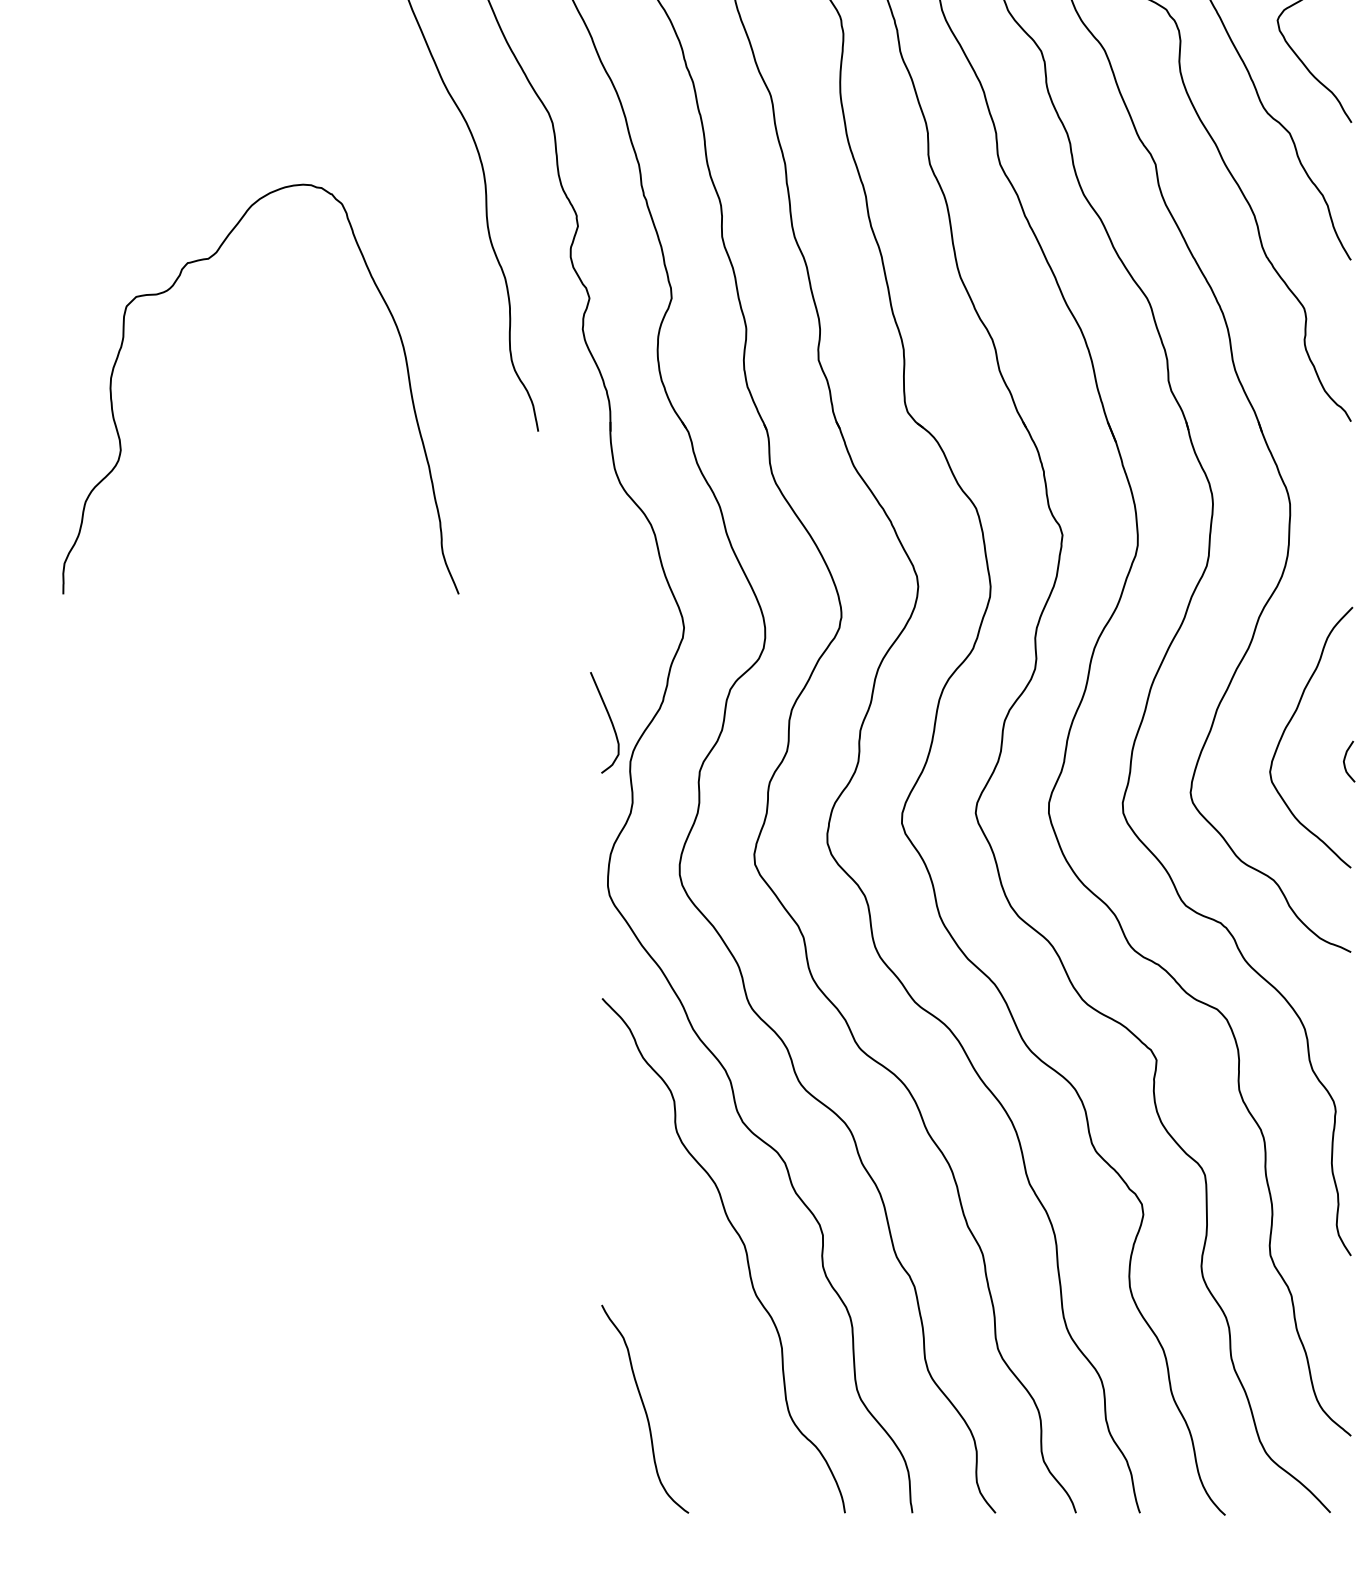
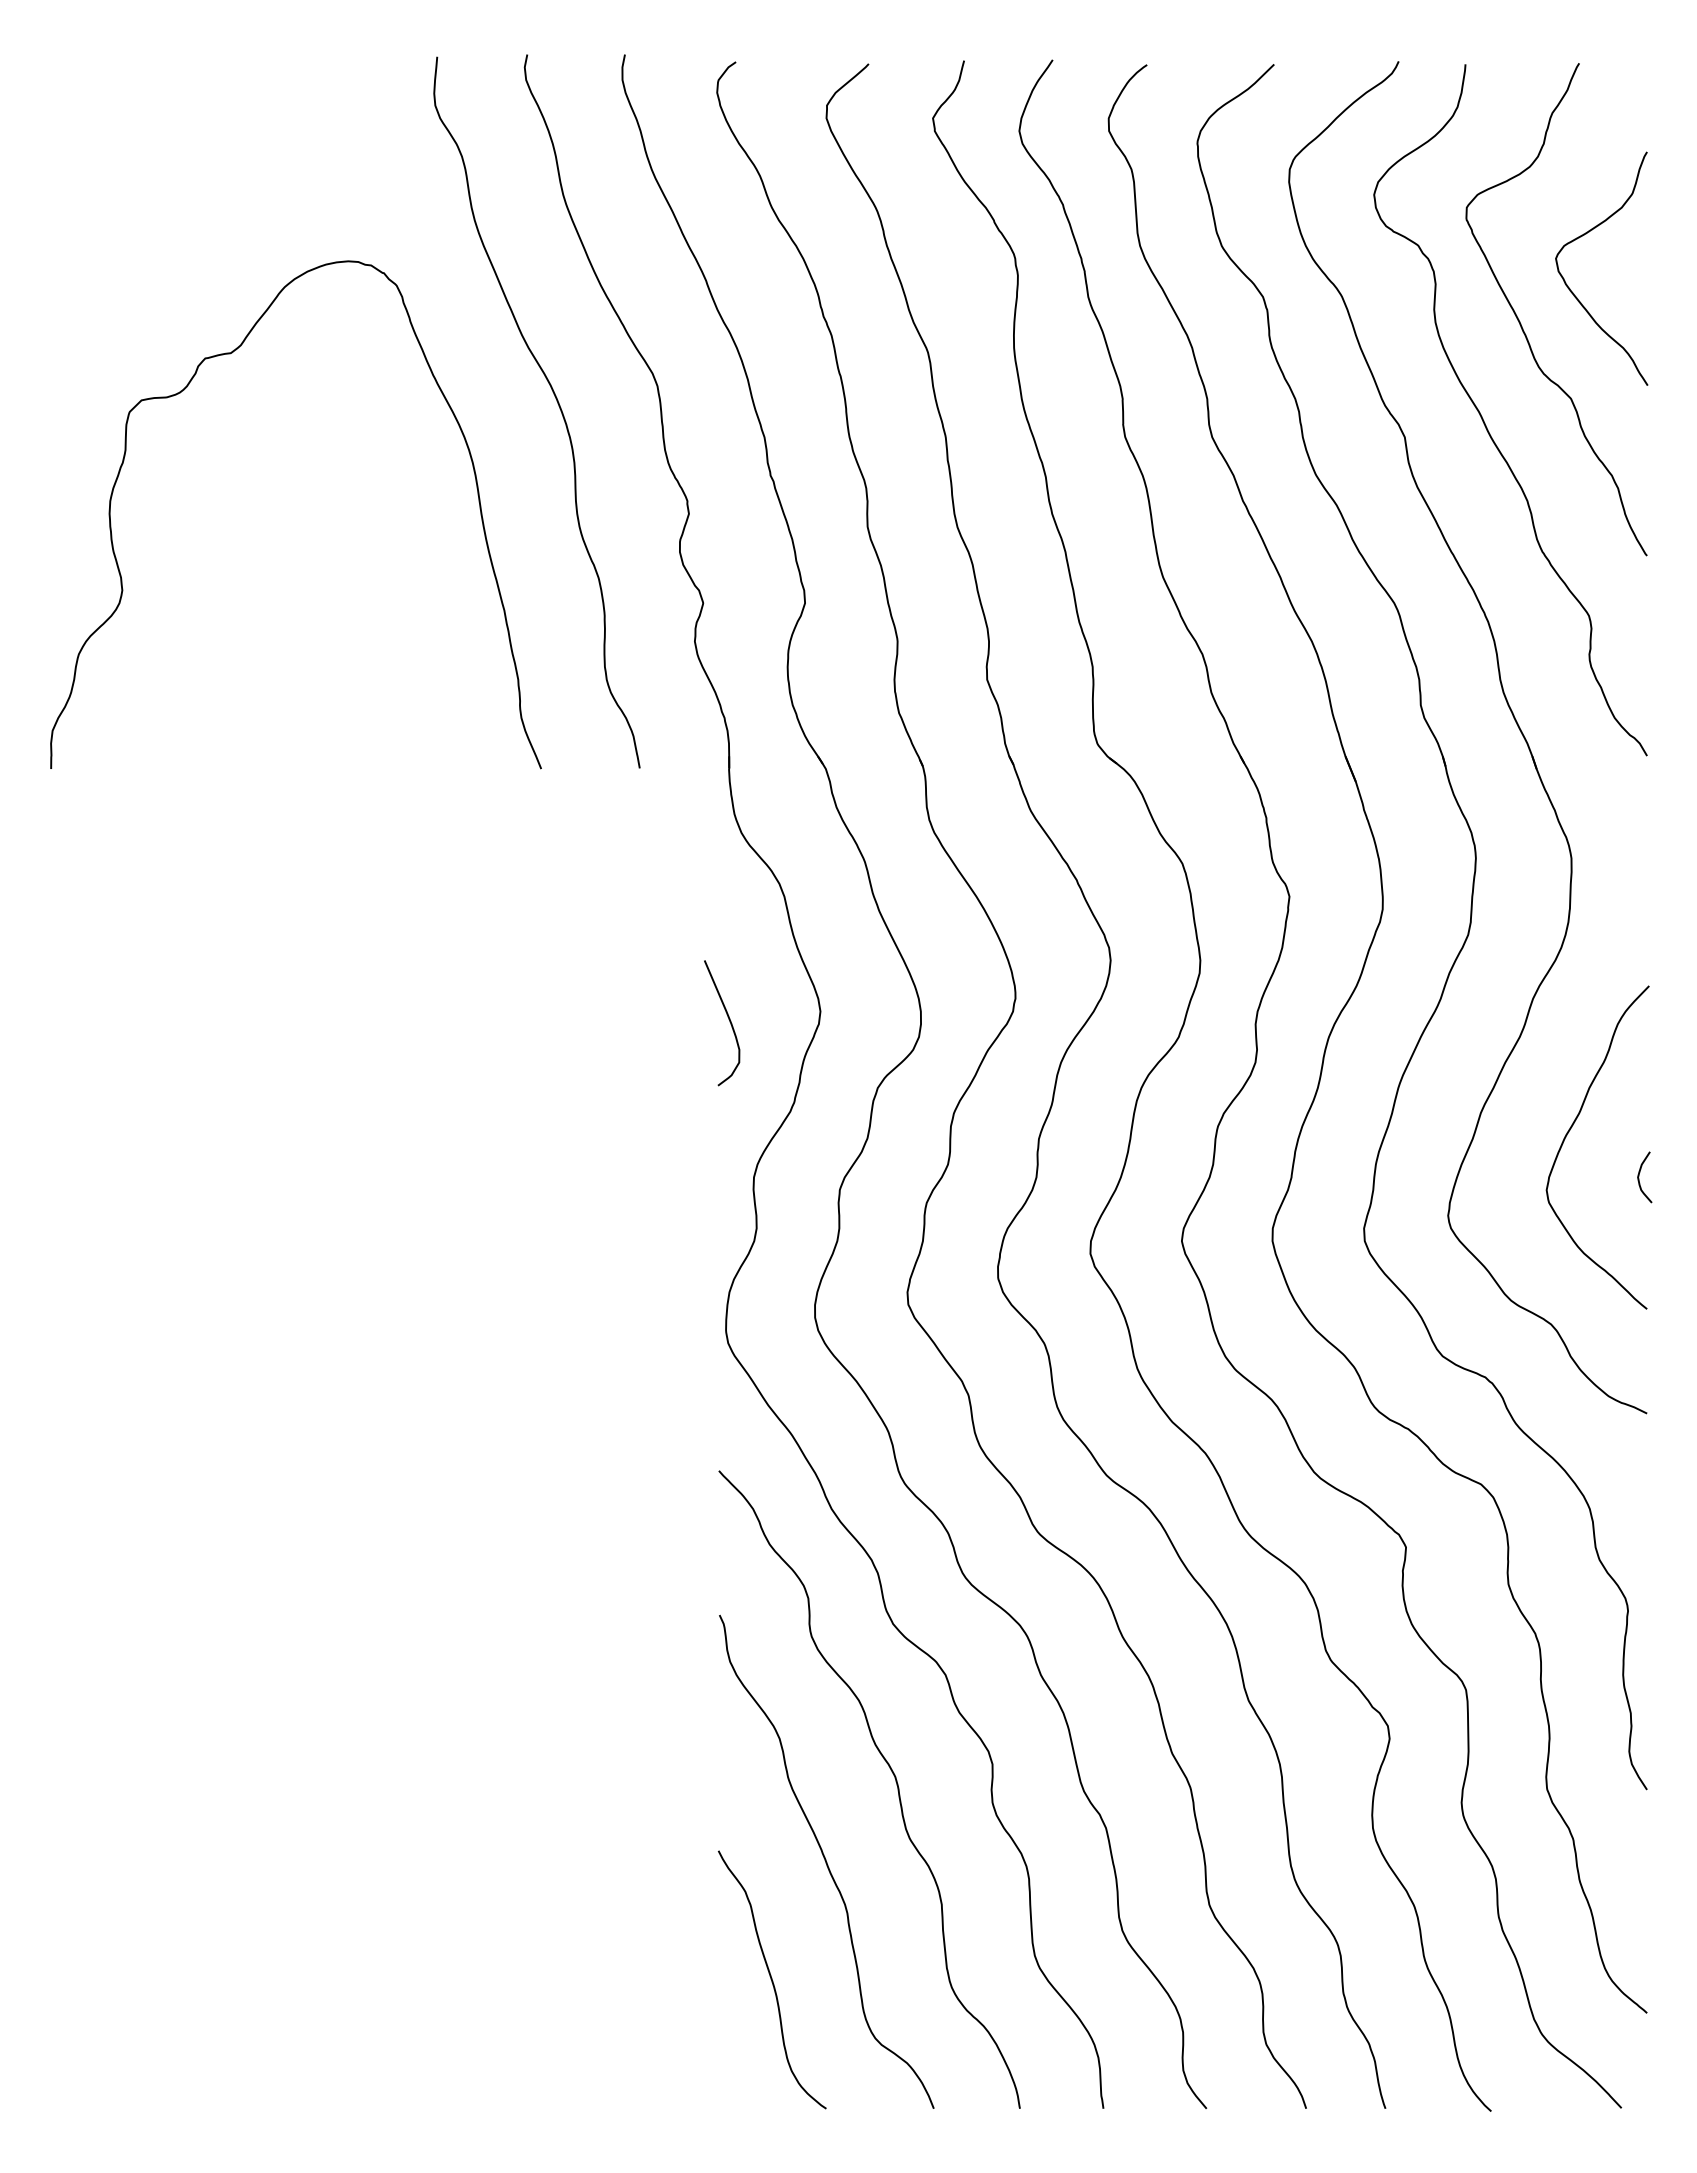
curve: (170, 288) -> (184, 390), moved
curve: (610, 722) -> (729, 1022), moved
curve: (688, 1313) -> (826, 1861), added

